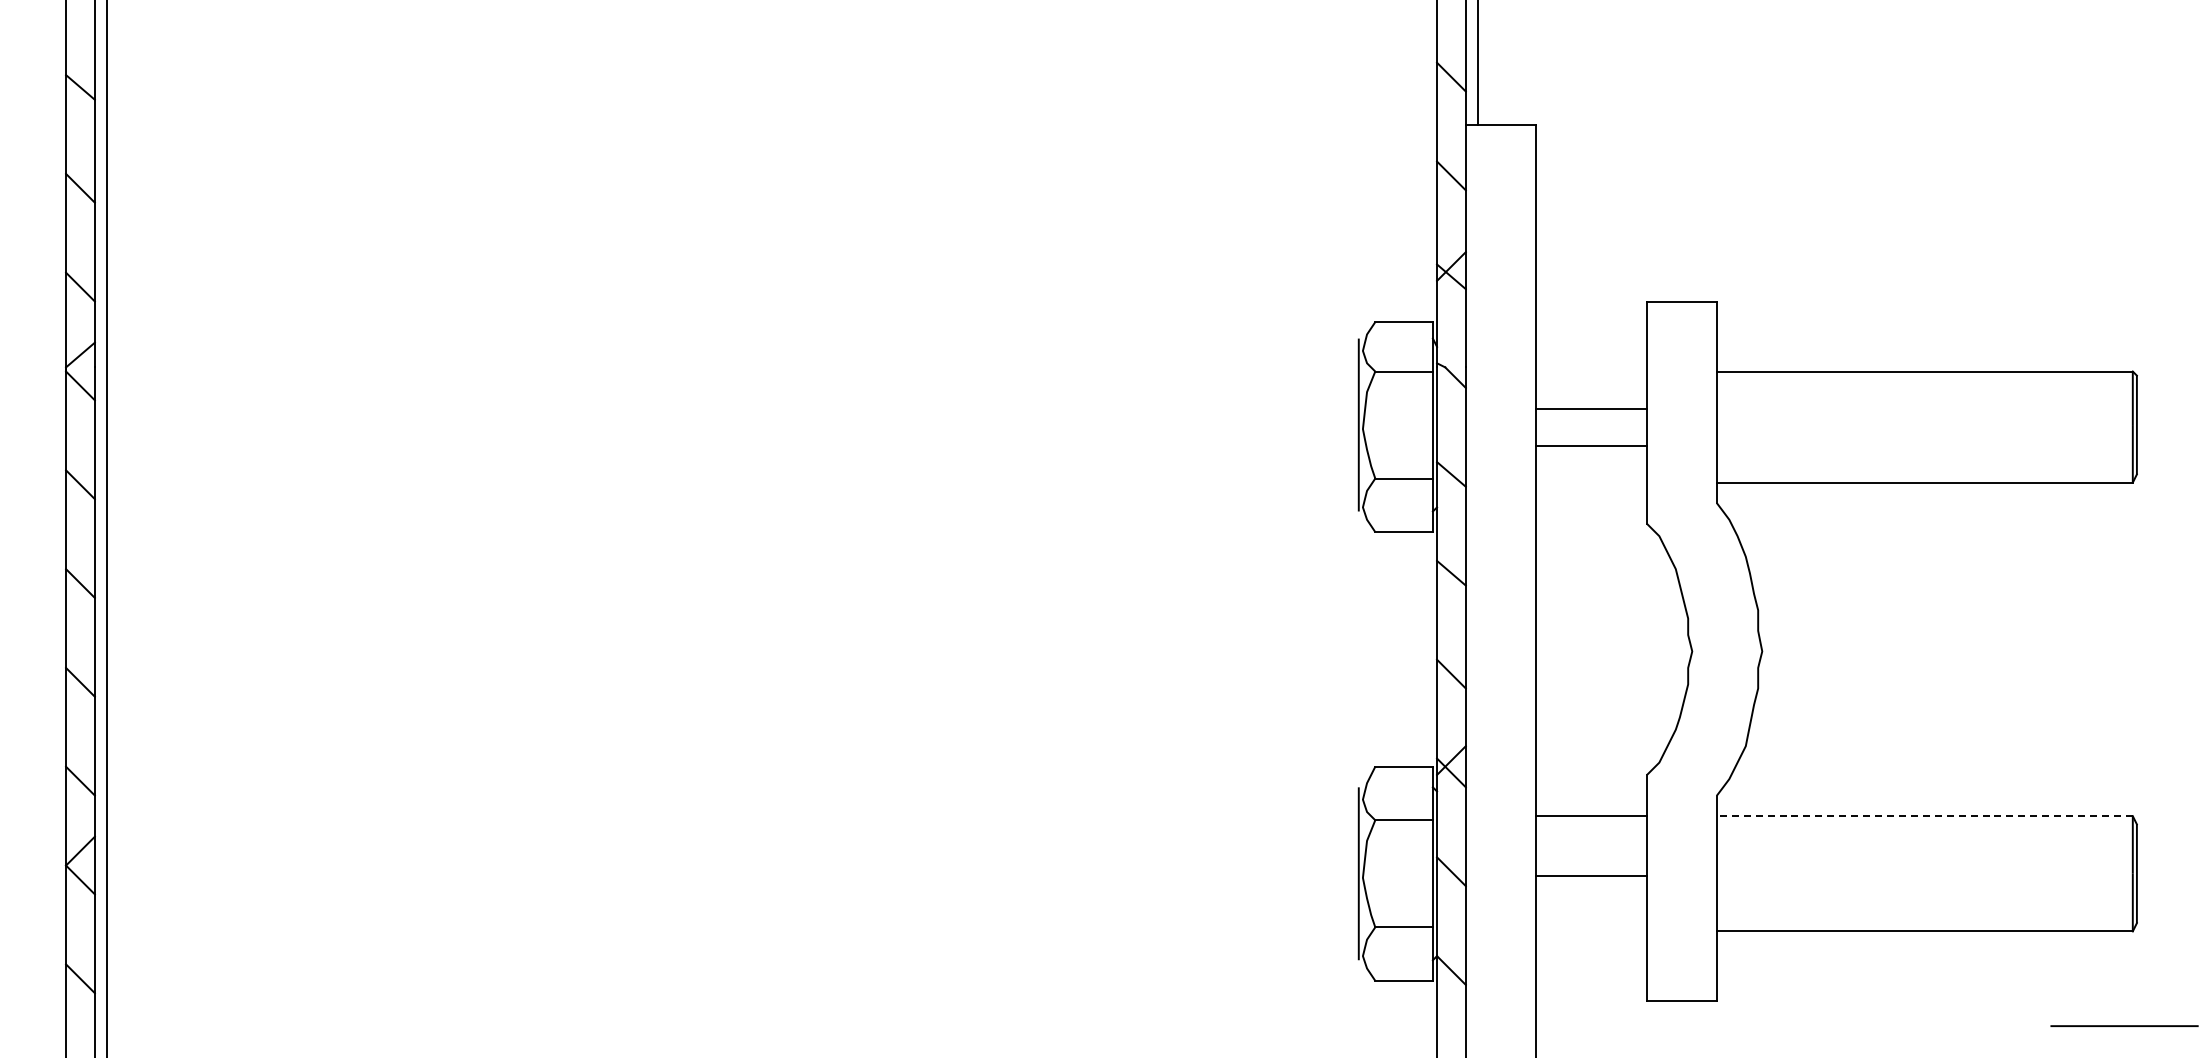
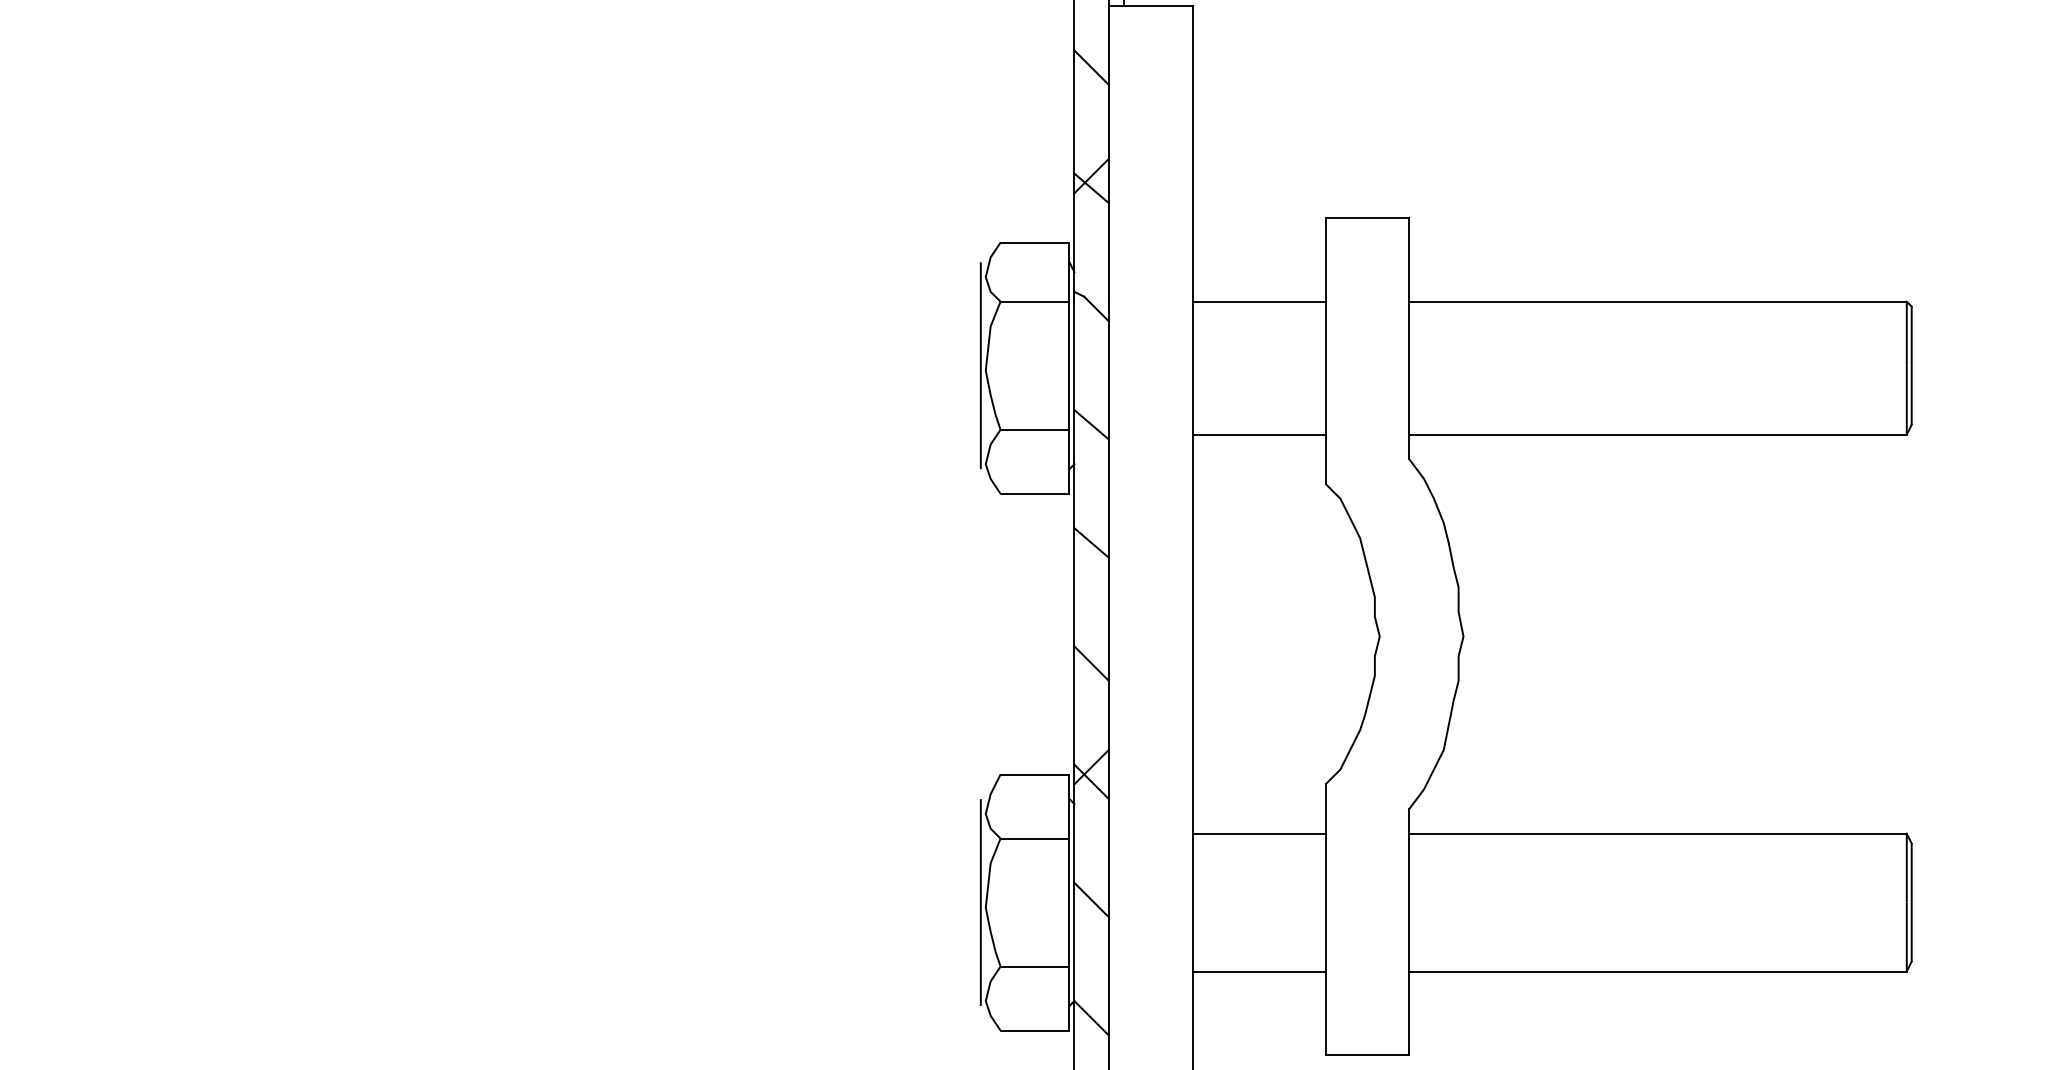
line: (1591, 408) -> (1259, 301), moved
line: (1591, 445) -> (1259, 434), moved
line: (1924, 816) -> (1657, 834), dashed -> solid
line: (1591, 876) -> (1259, 971), moved

